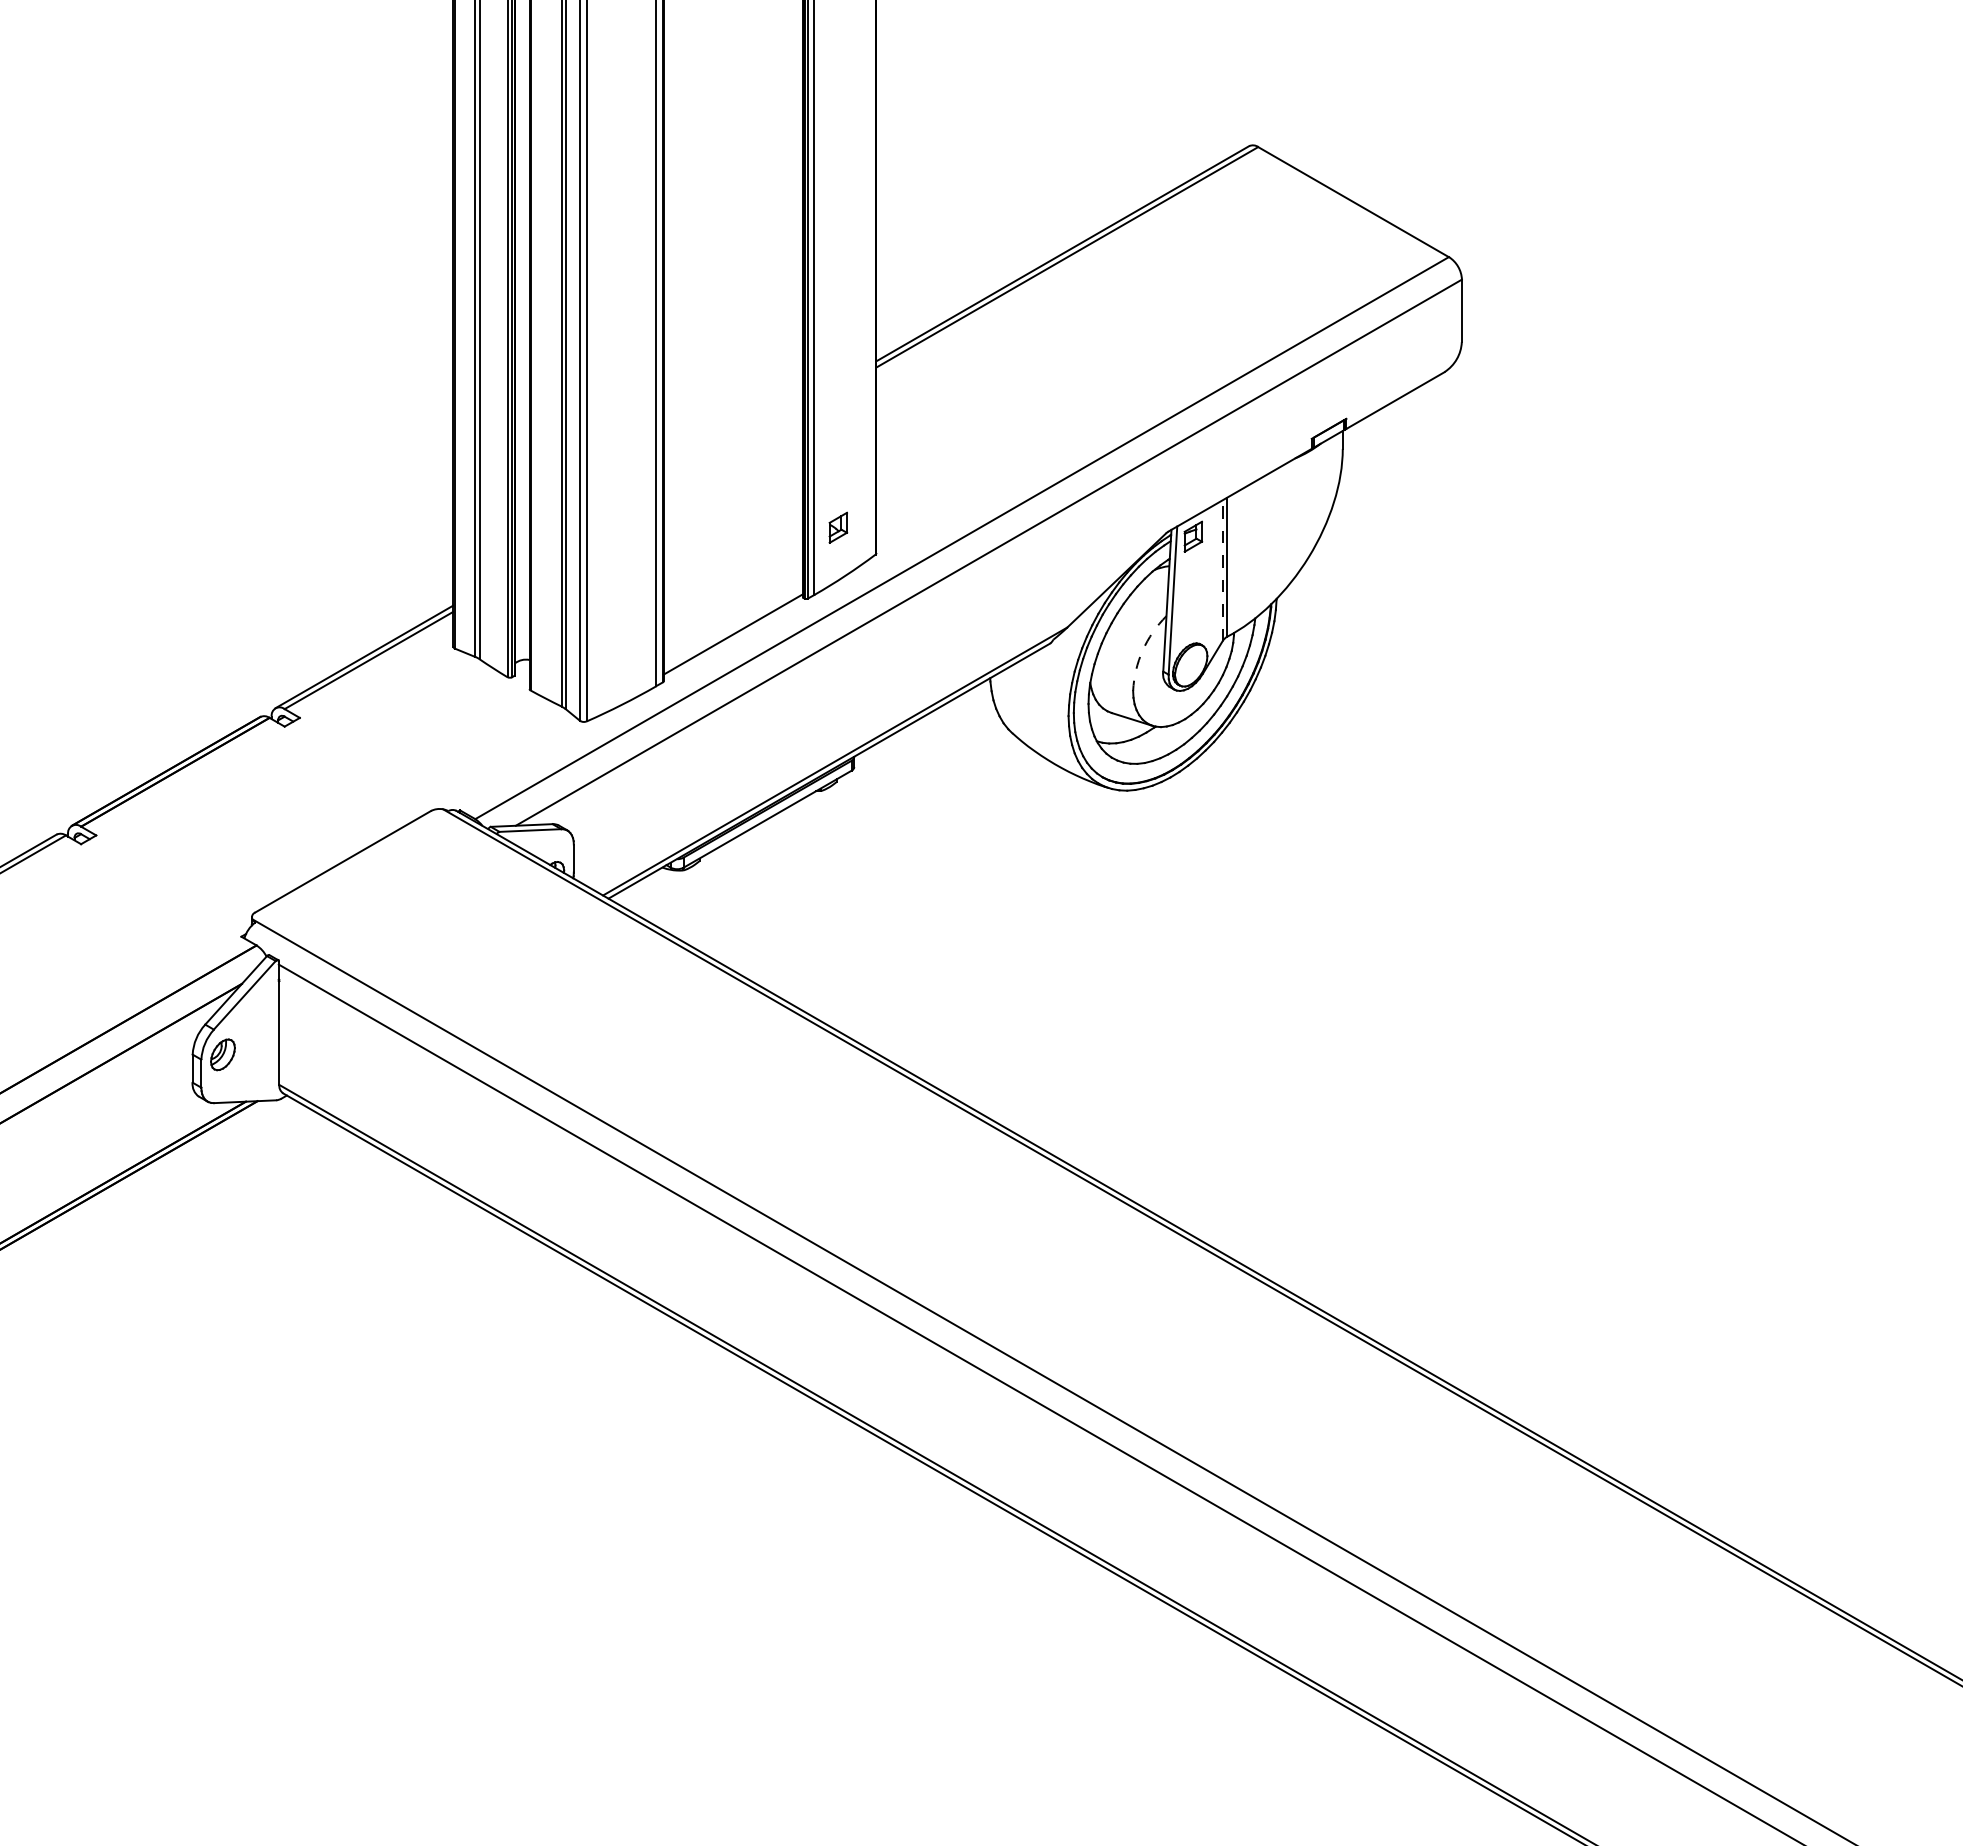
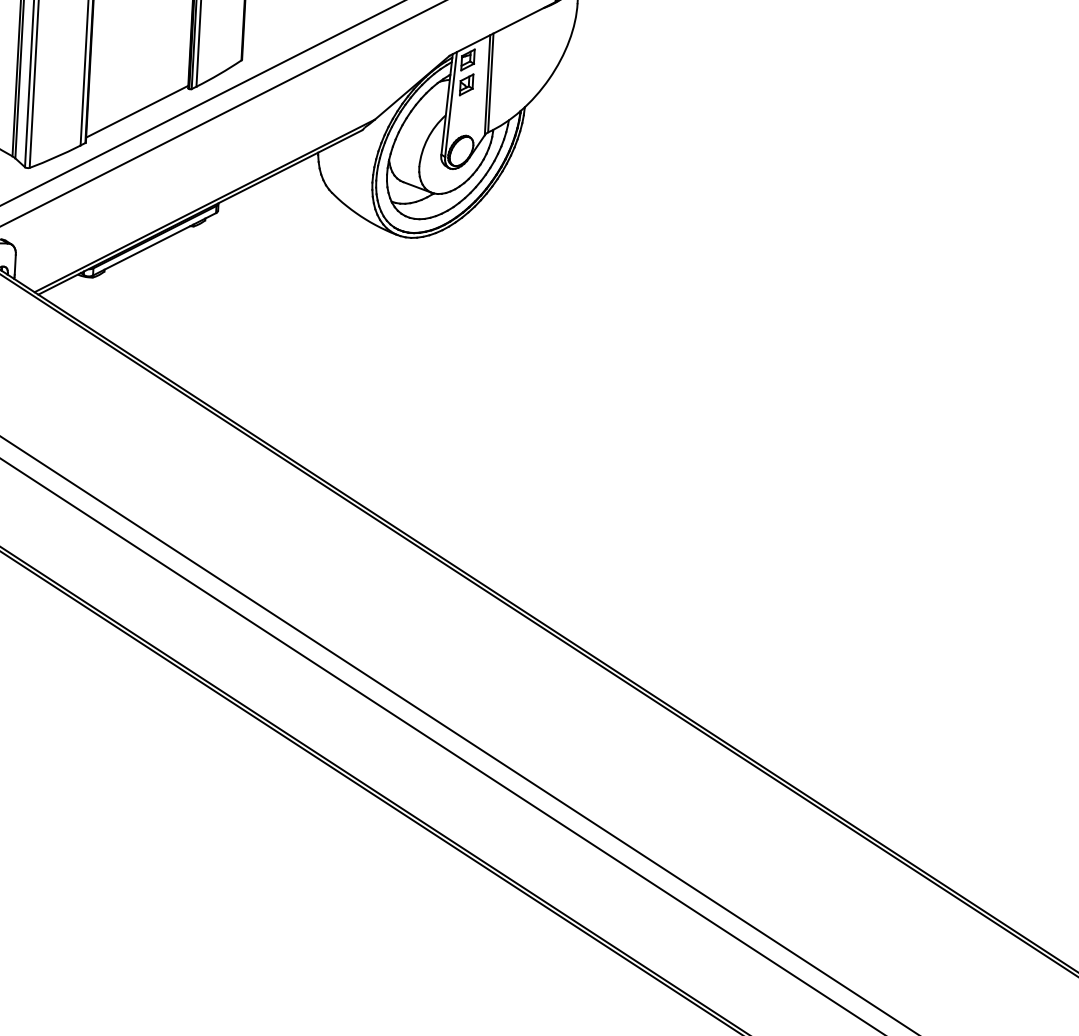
part: (838, 527) -> (466, 84), moved
line: (1222, 570) -> (487, 85), dashed -> solid
arc: (1142, 650) -> (427, 138), dashed -> solid

